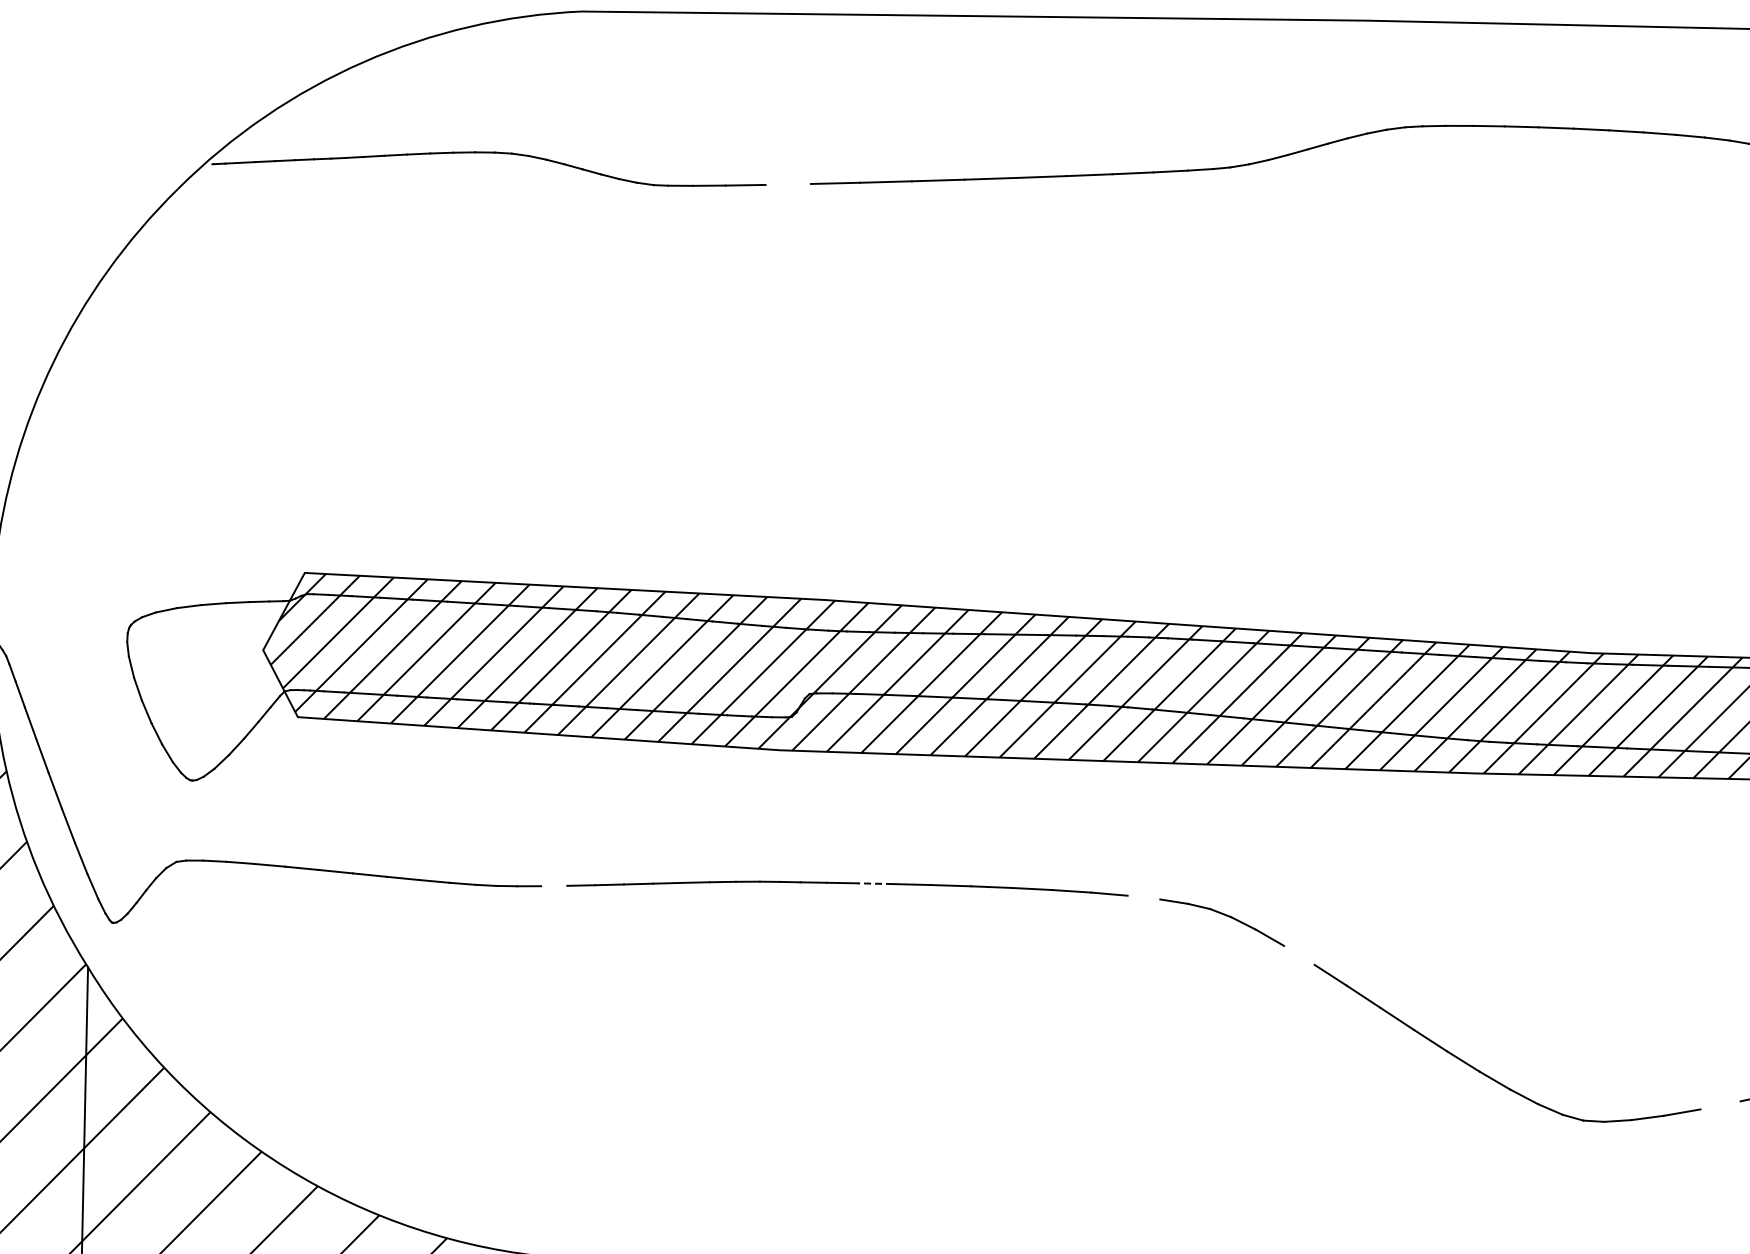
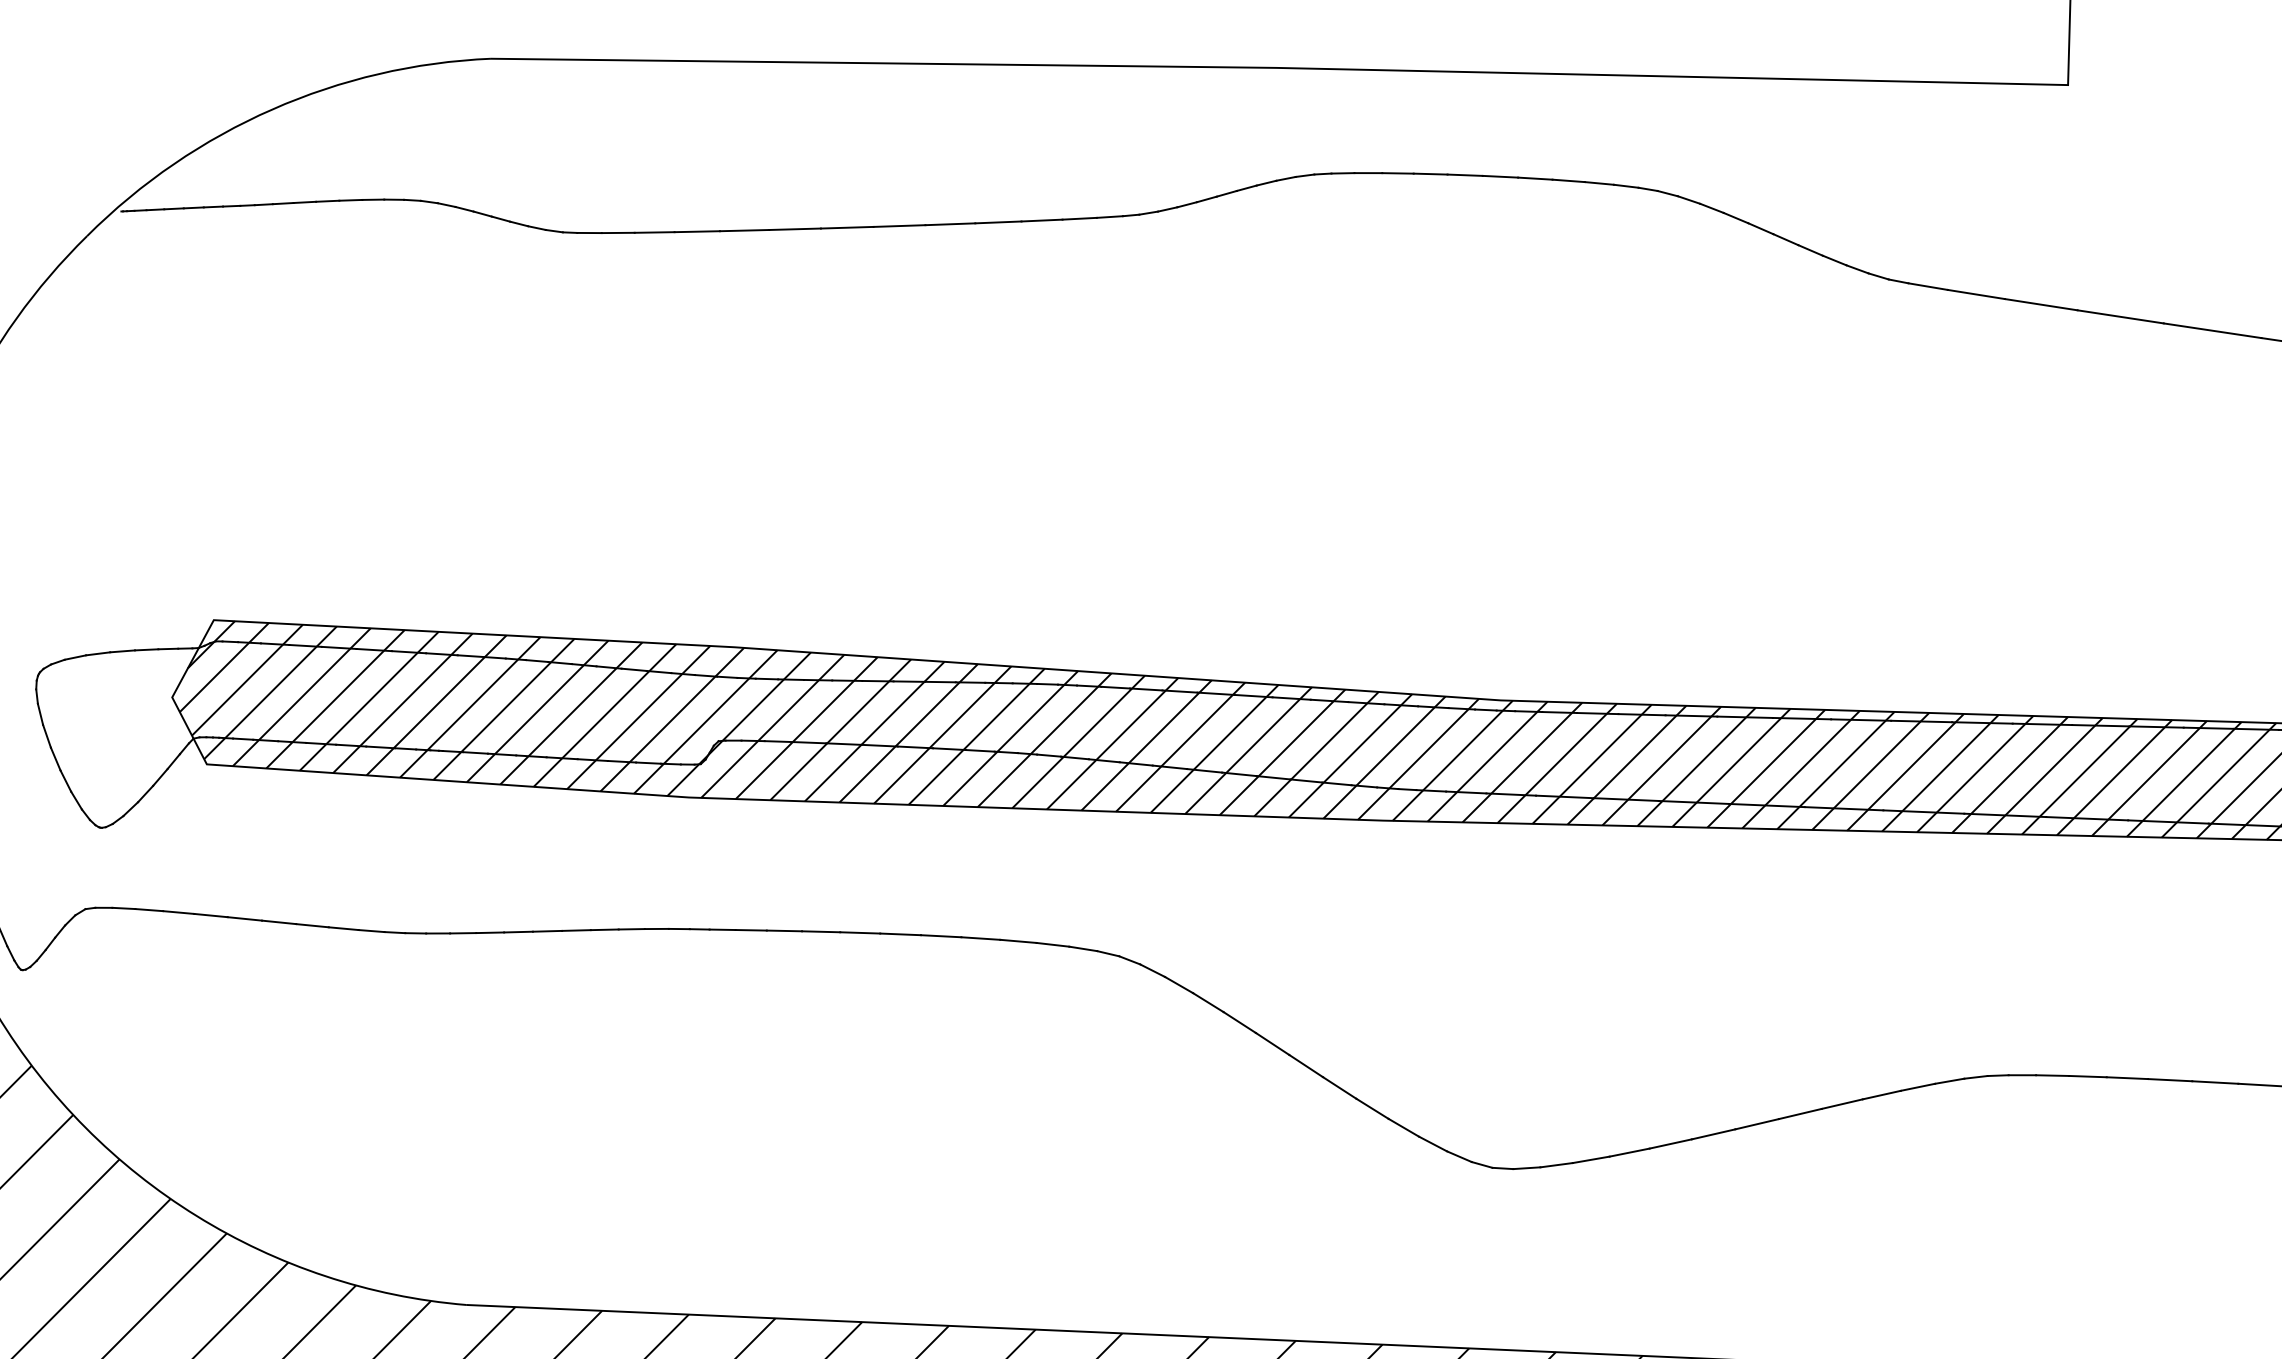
line: (787, 184) -> (696, 231), added
line: (875, 883) -> (784, 930), dashed -> solid
line: (554, 886) -> (463, 933), added
line: (1143, 897) -> (1052, 944), added
line: (1299, 955) -> (1208, 1002), added
line: (1720, 1105) -> (1629, 1152), added

